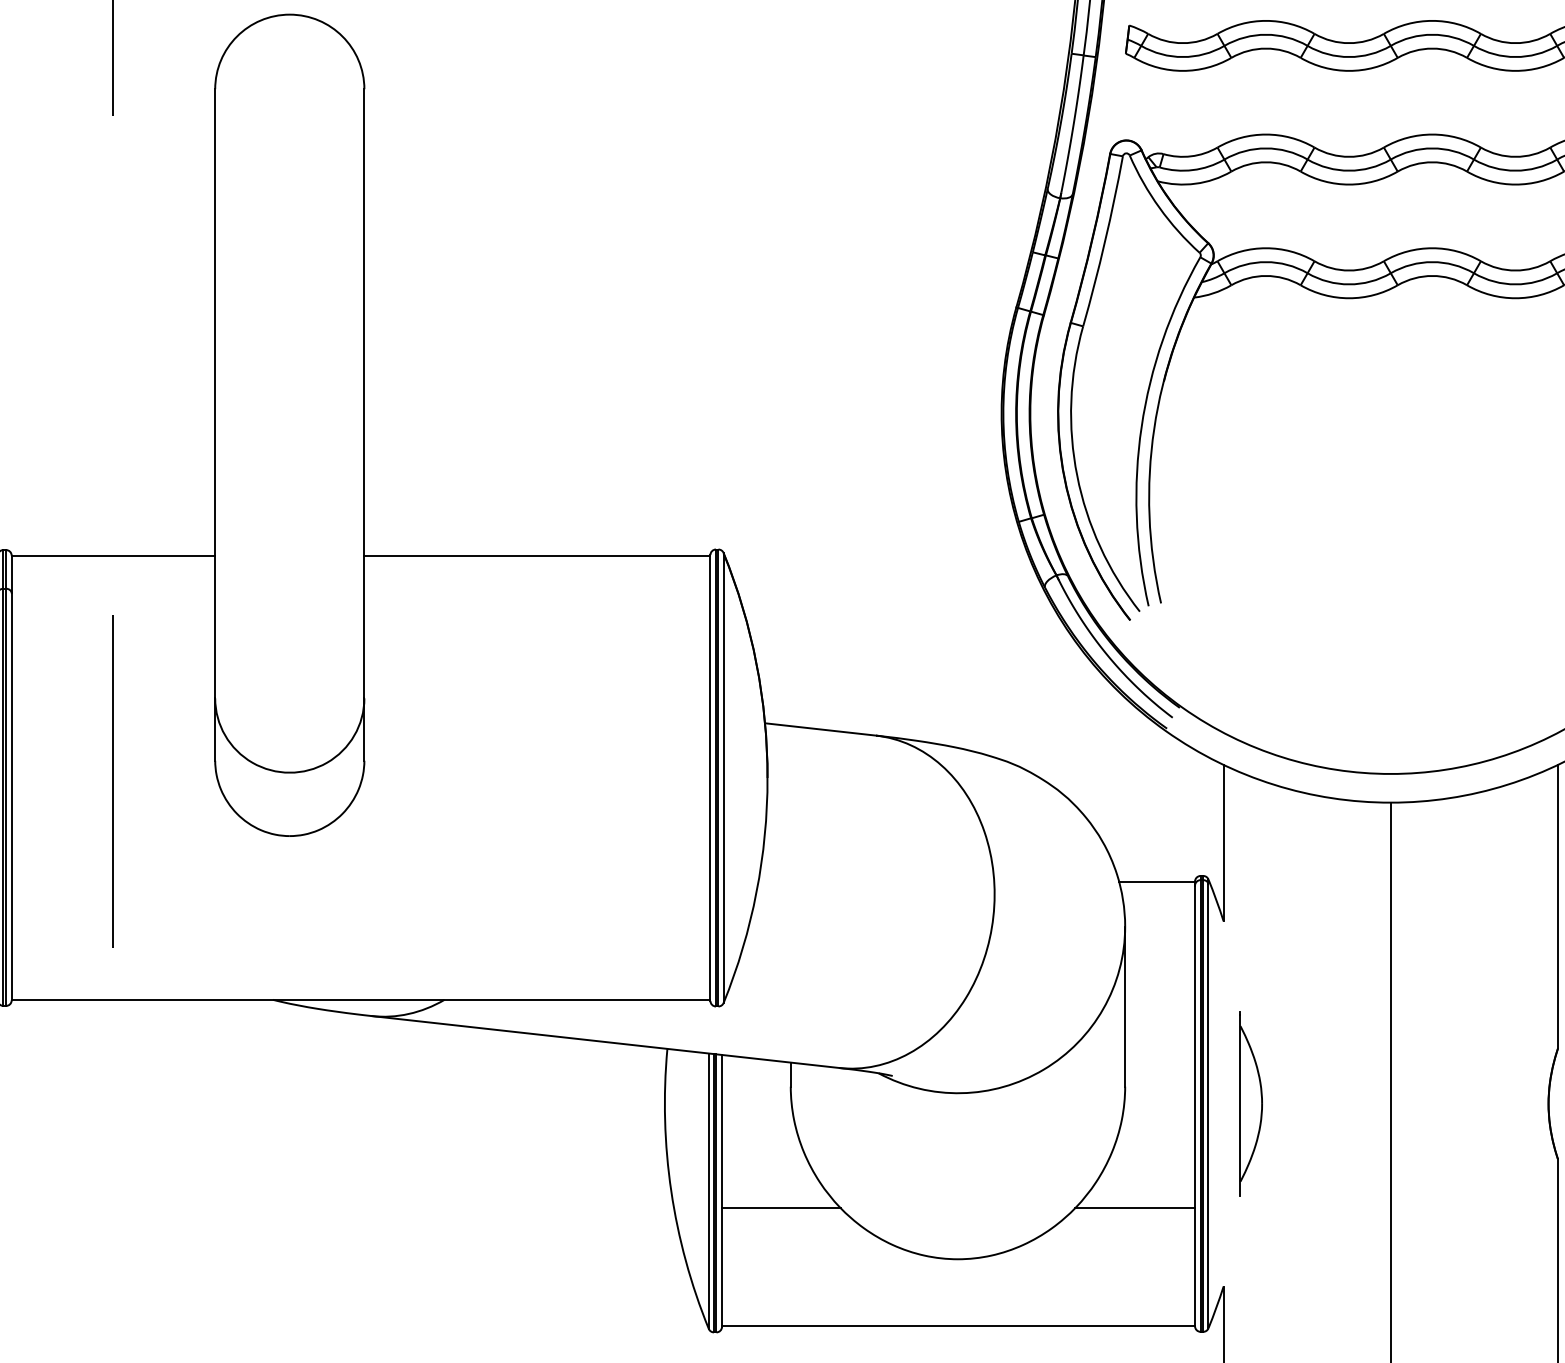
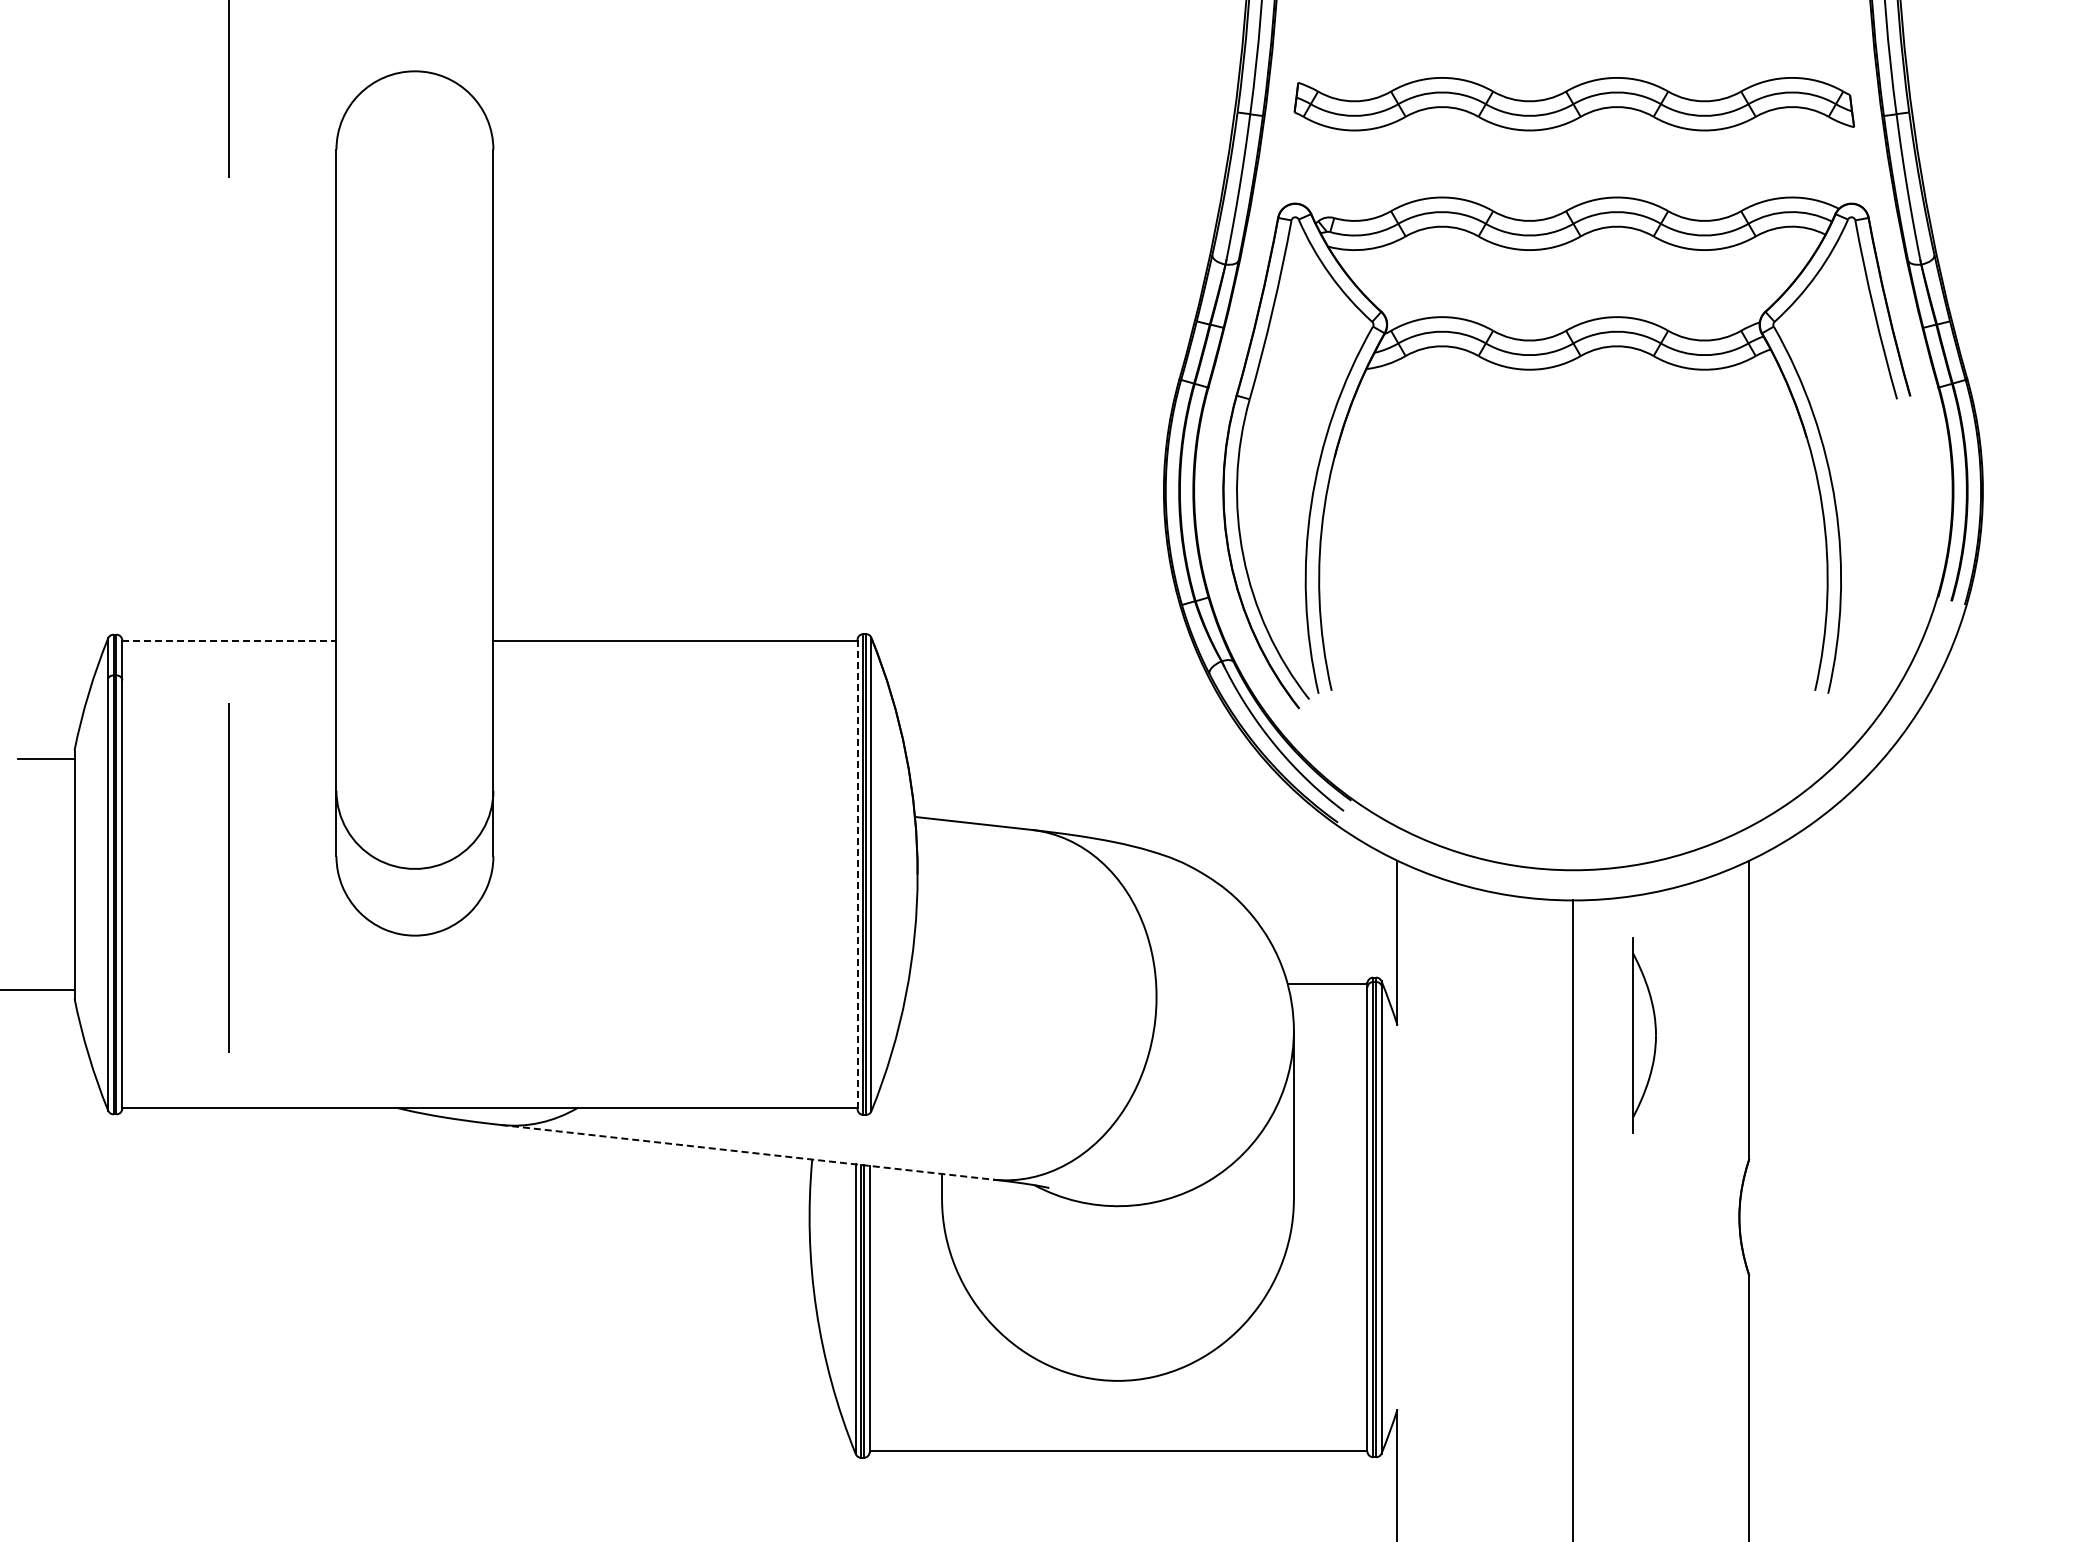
line: (113, 556) -> (229, 641), solid -> dashed
line: (710, 777) -> (857, 874), solid -> dashed
line: (605, 1042) -> (747, 1152), solid -> dashed
part: (1251, 1103) -> (1644, 1035), moved
line: (780, 1208) -> (931, 1327), removed
line: (1135, 1208) -> (1304, 1327), removed

